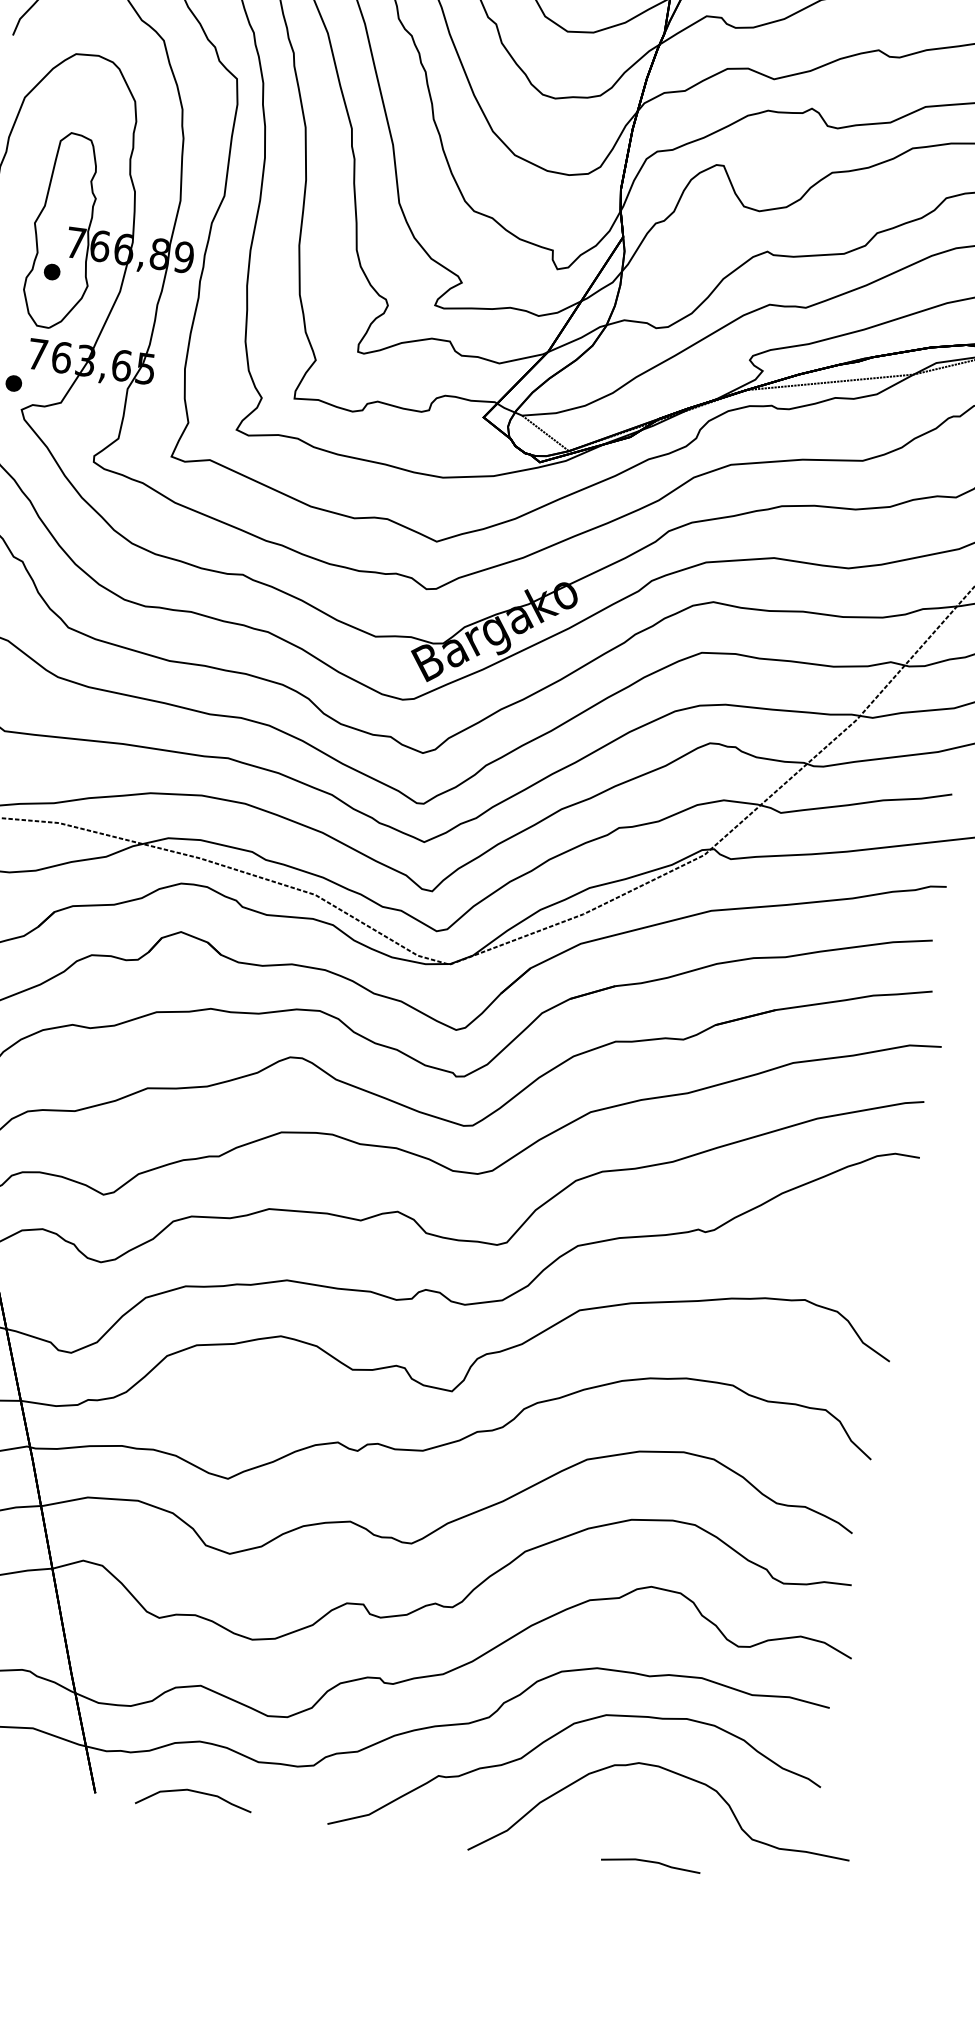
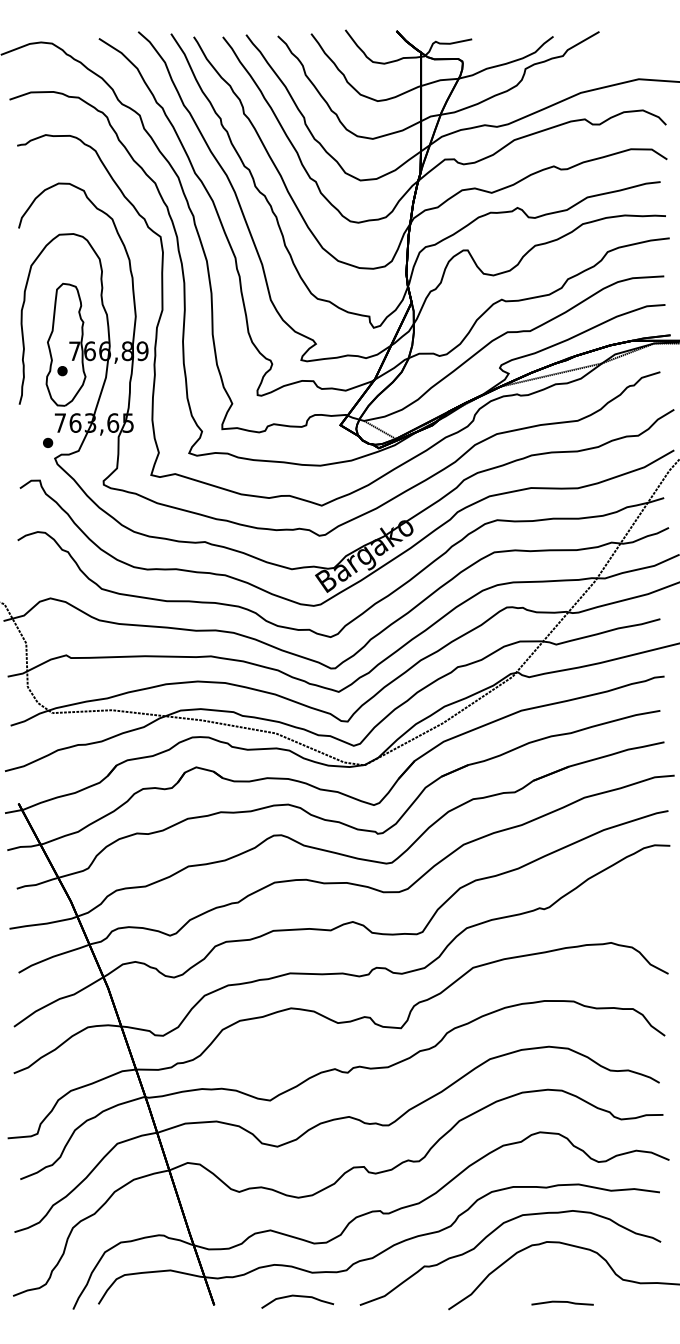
curve: (197, 1794) -> (299, 1297), moved

